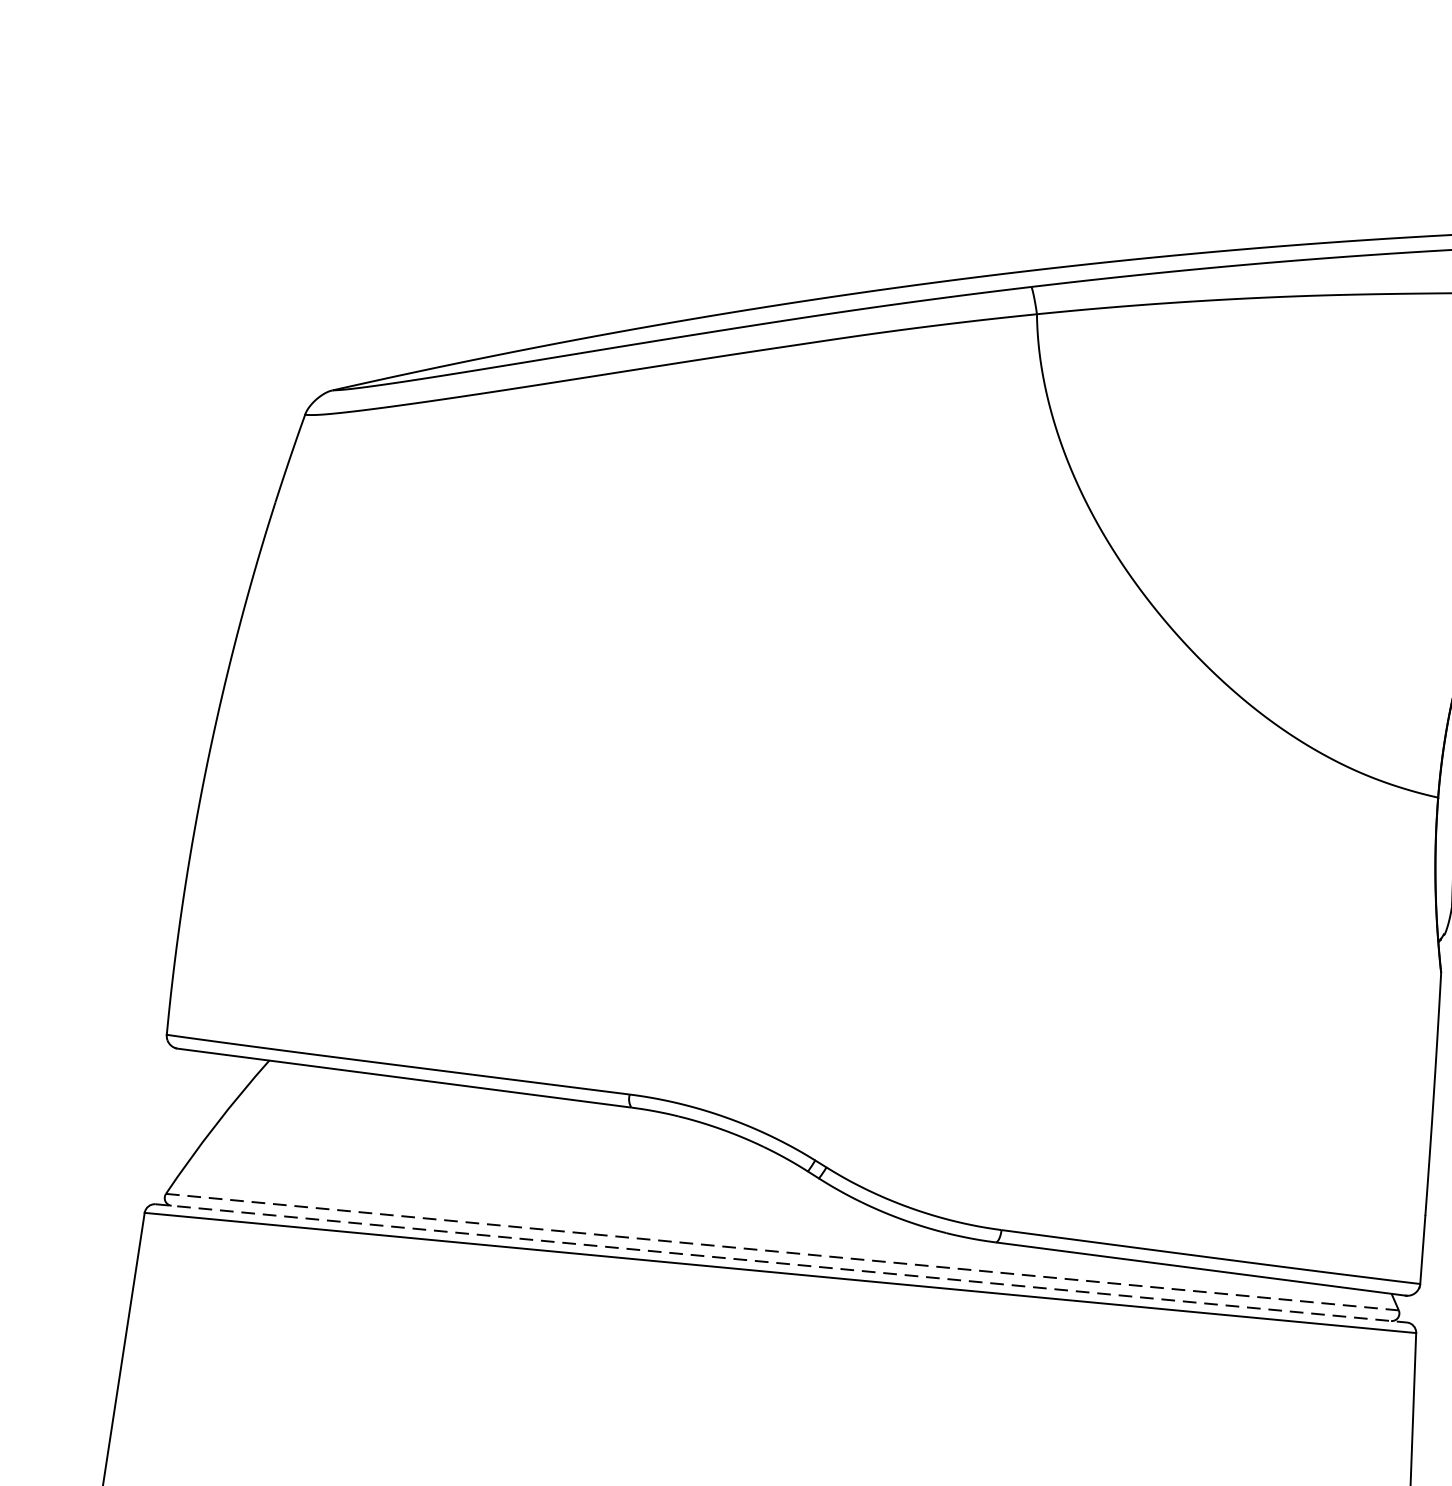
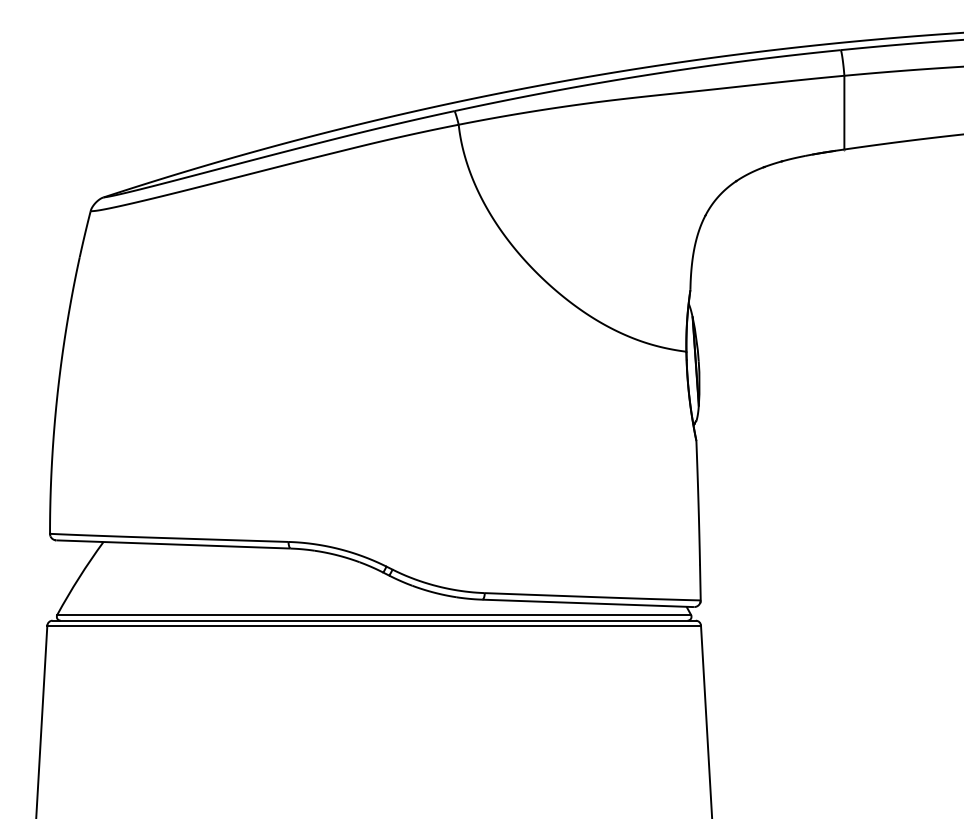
line: (783, 1251) -> (374, 614), dashed -> solid
line: (782, 1263) -> (374, 620), dashed -> solid

